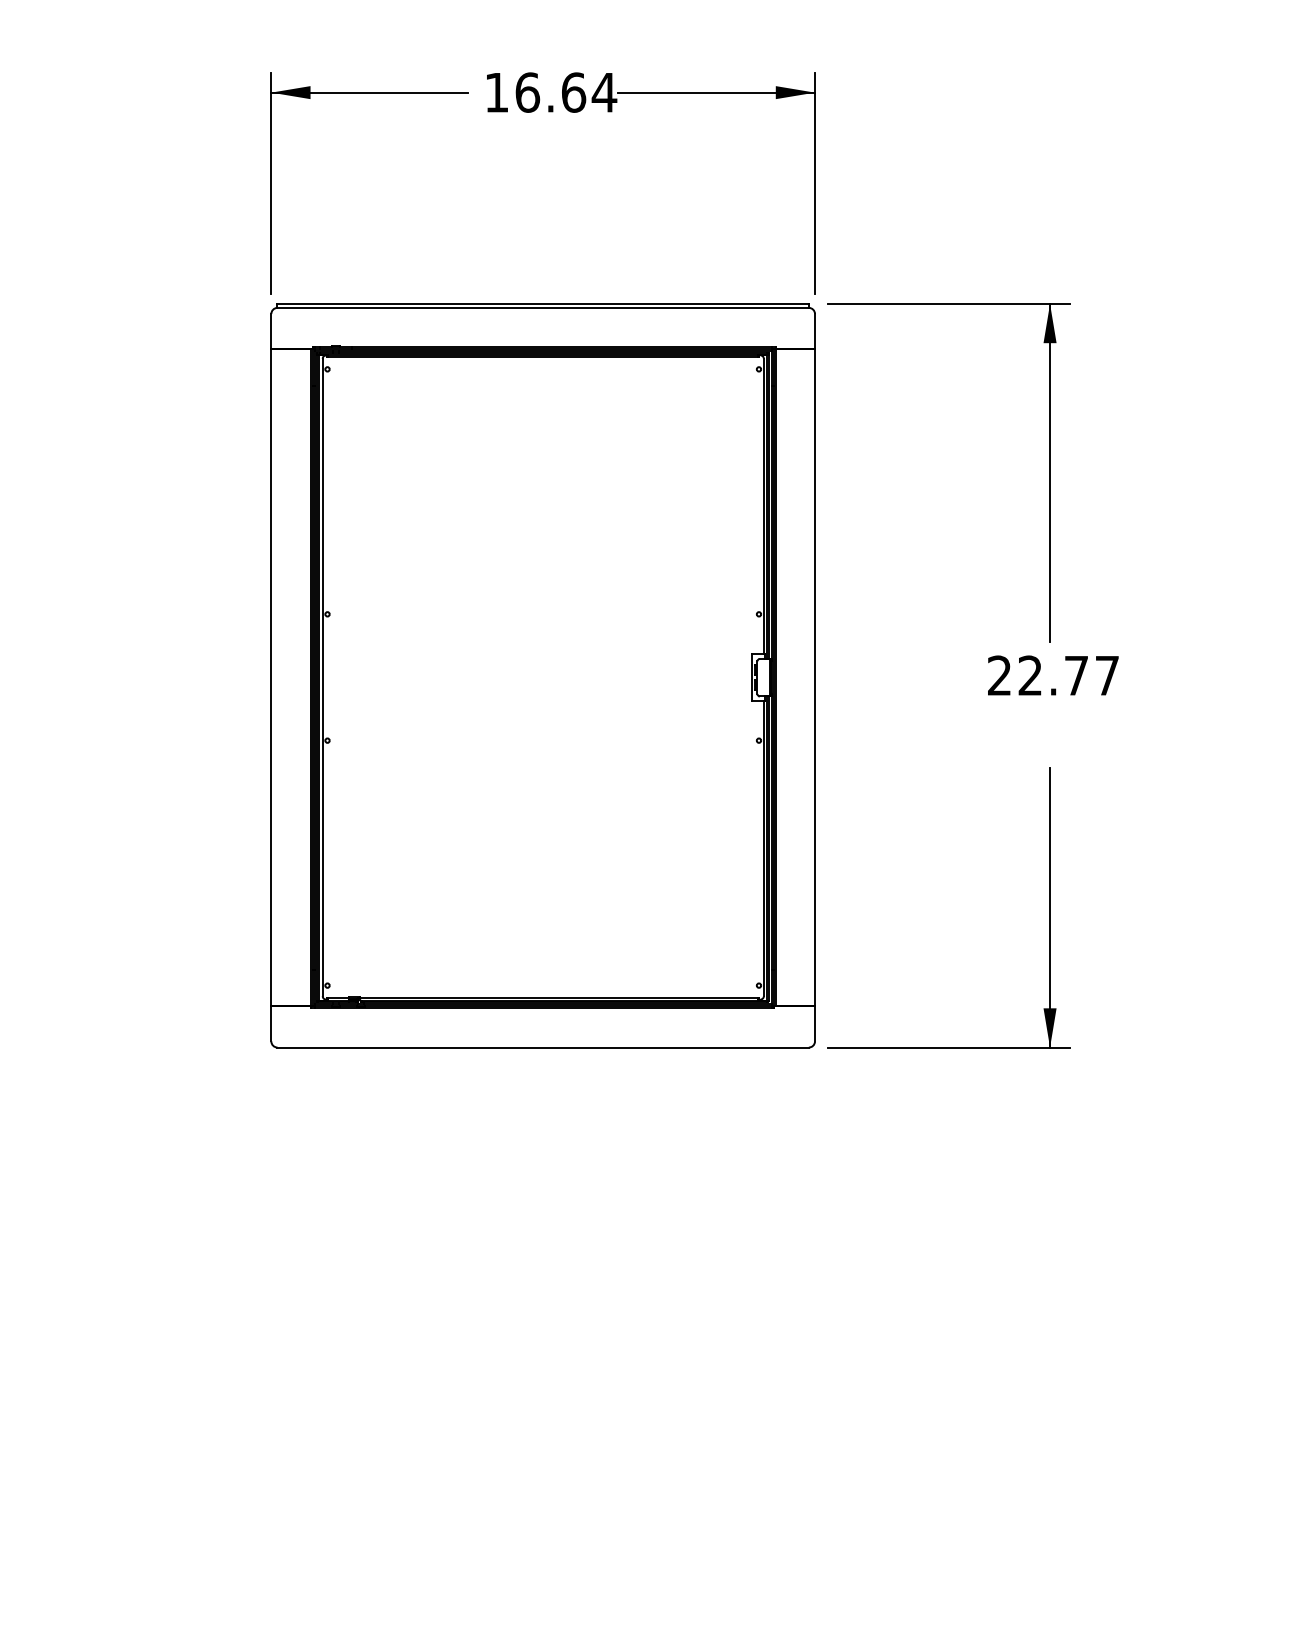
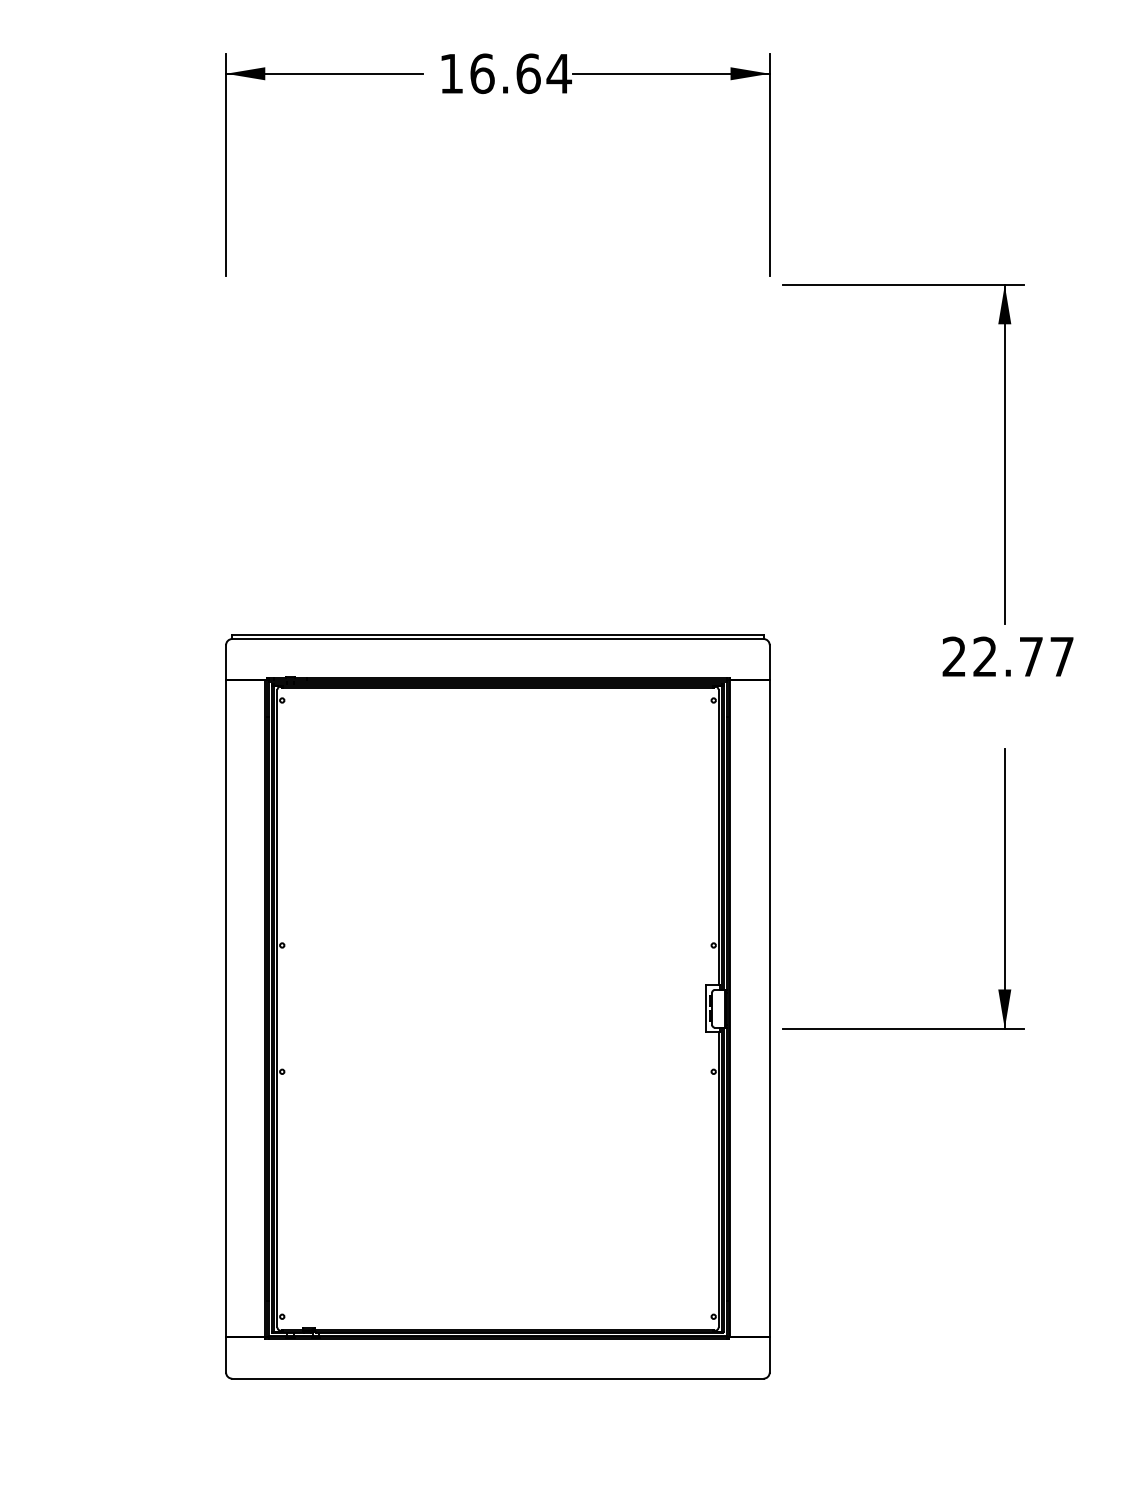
part: (542, 675) -> (497, 1006), moved

